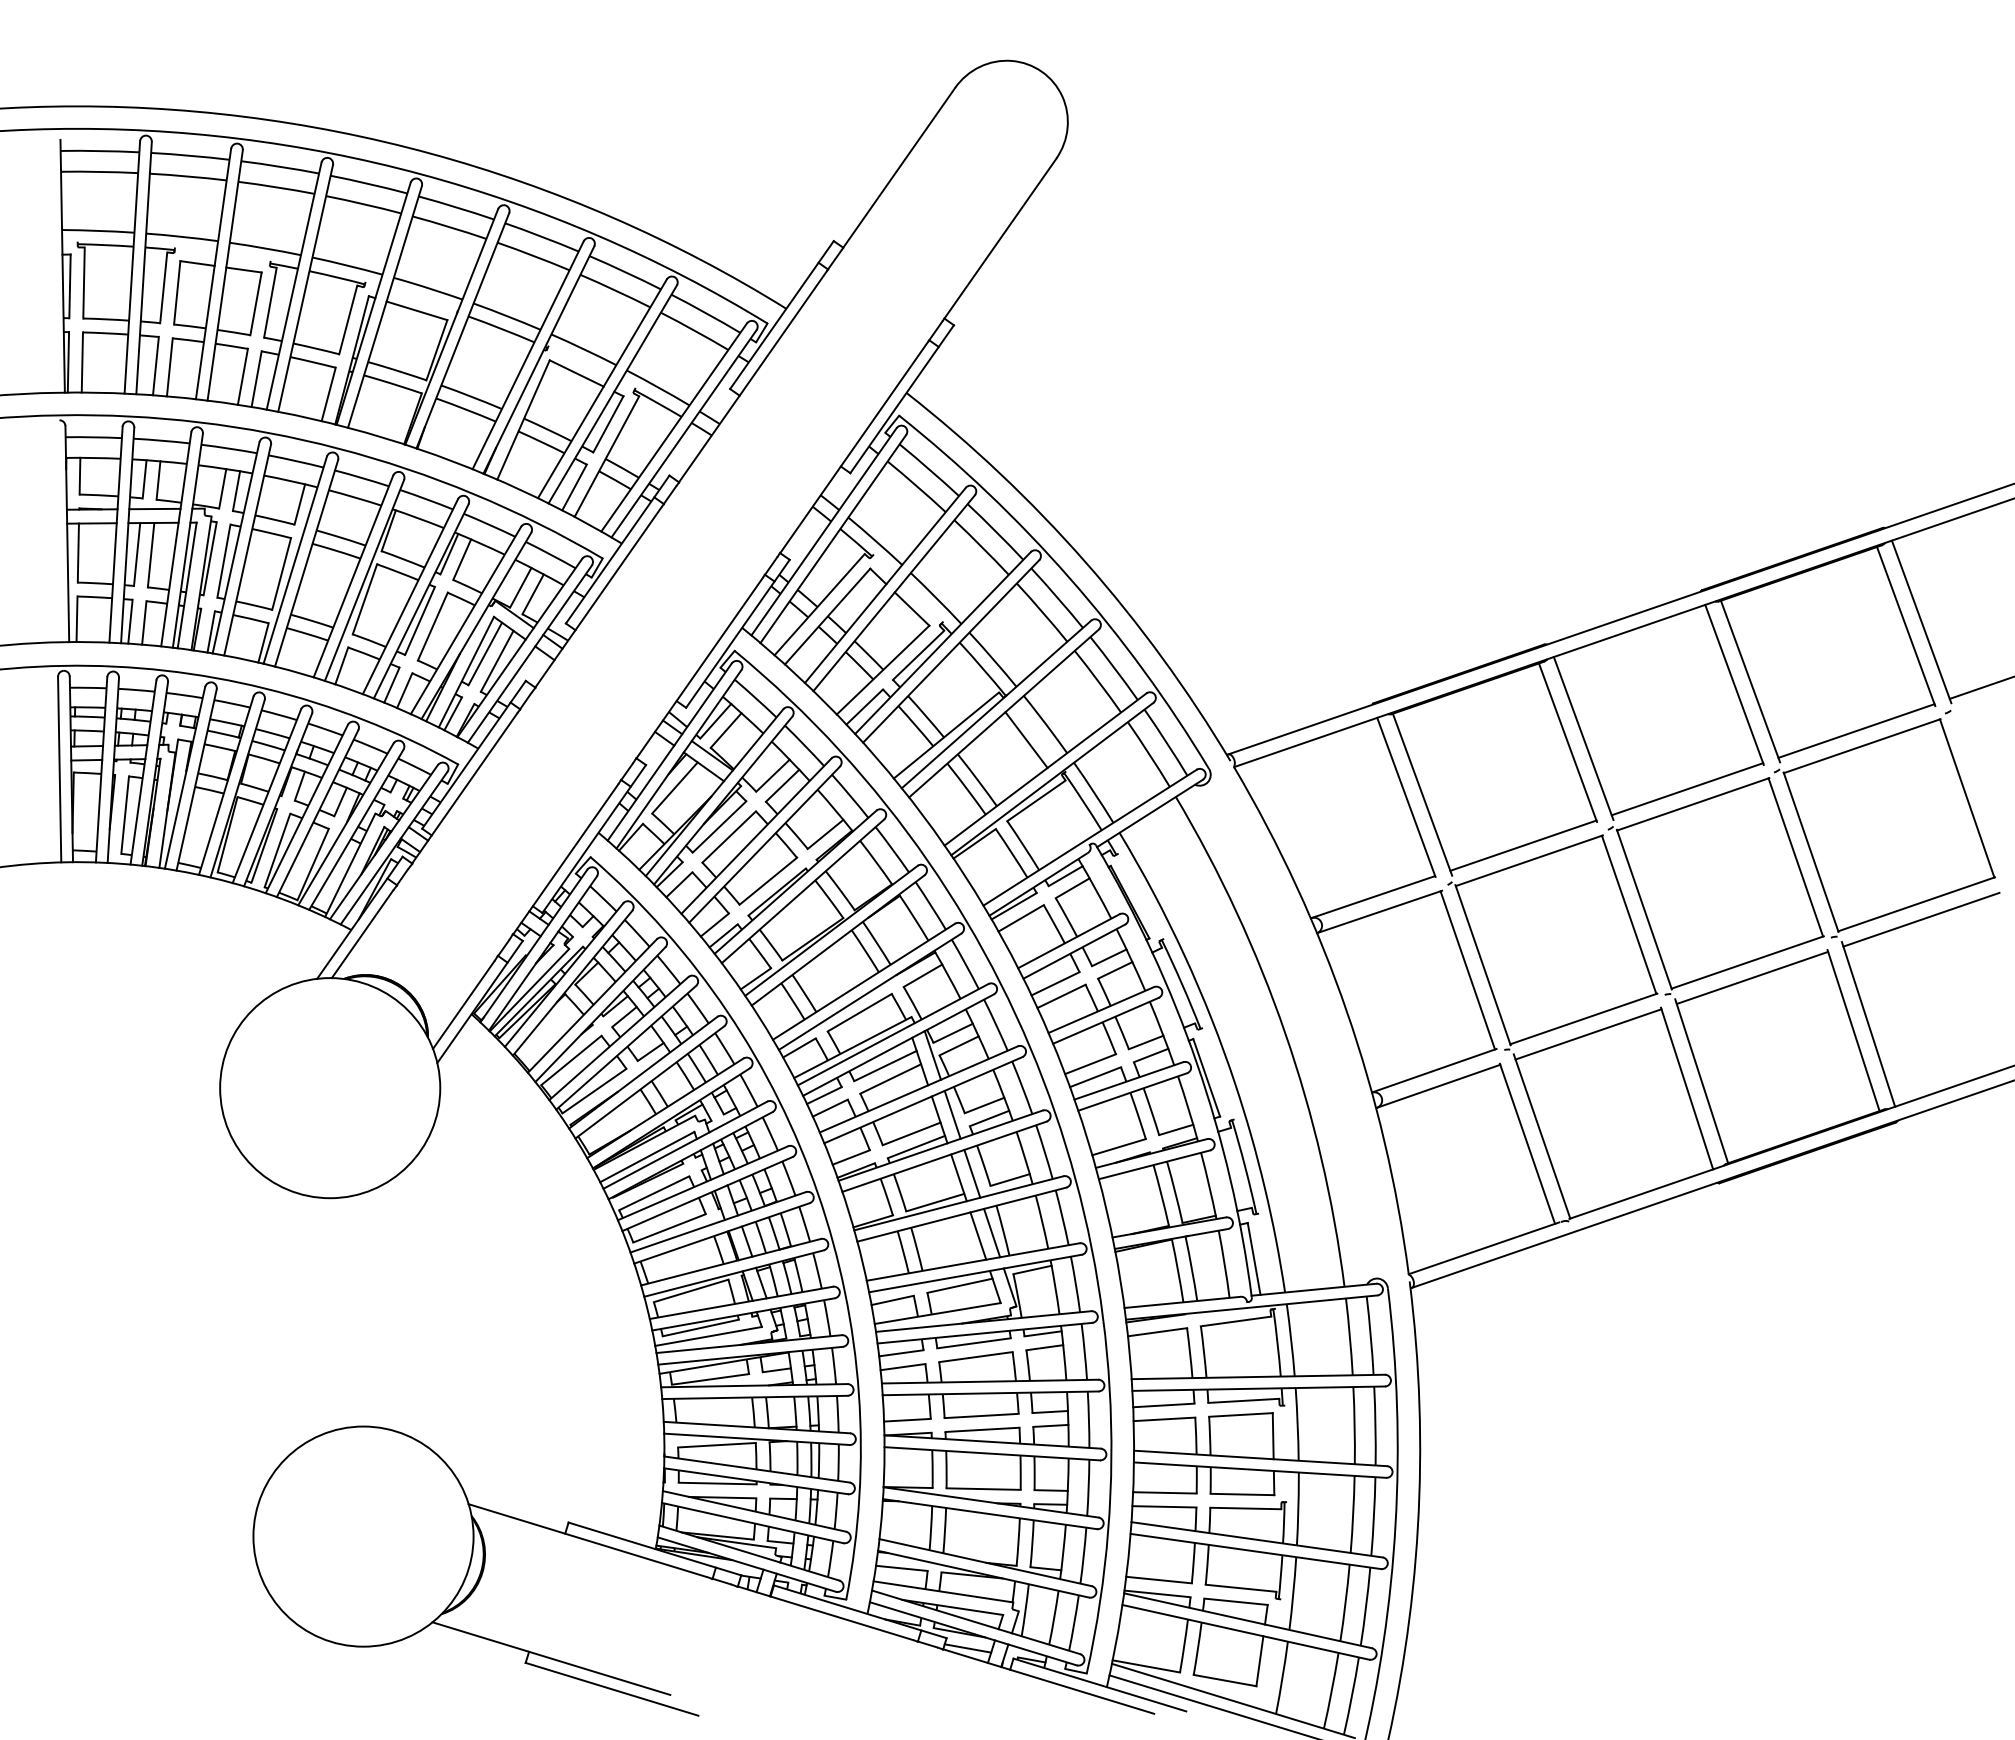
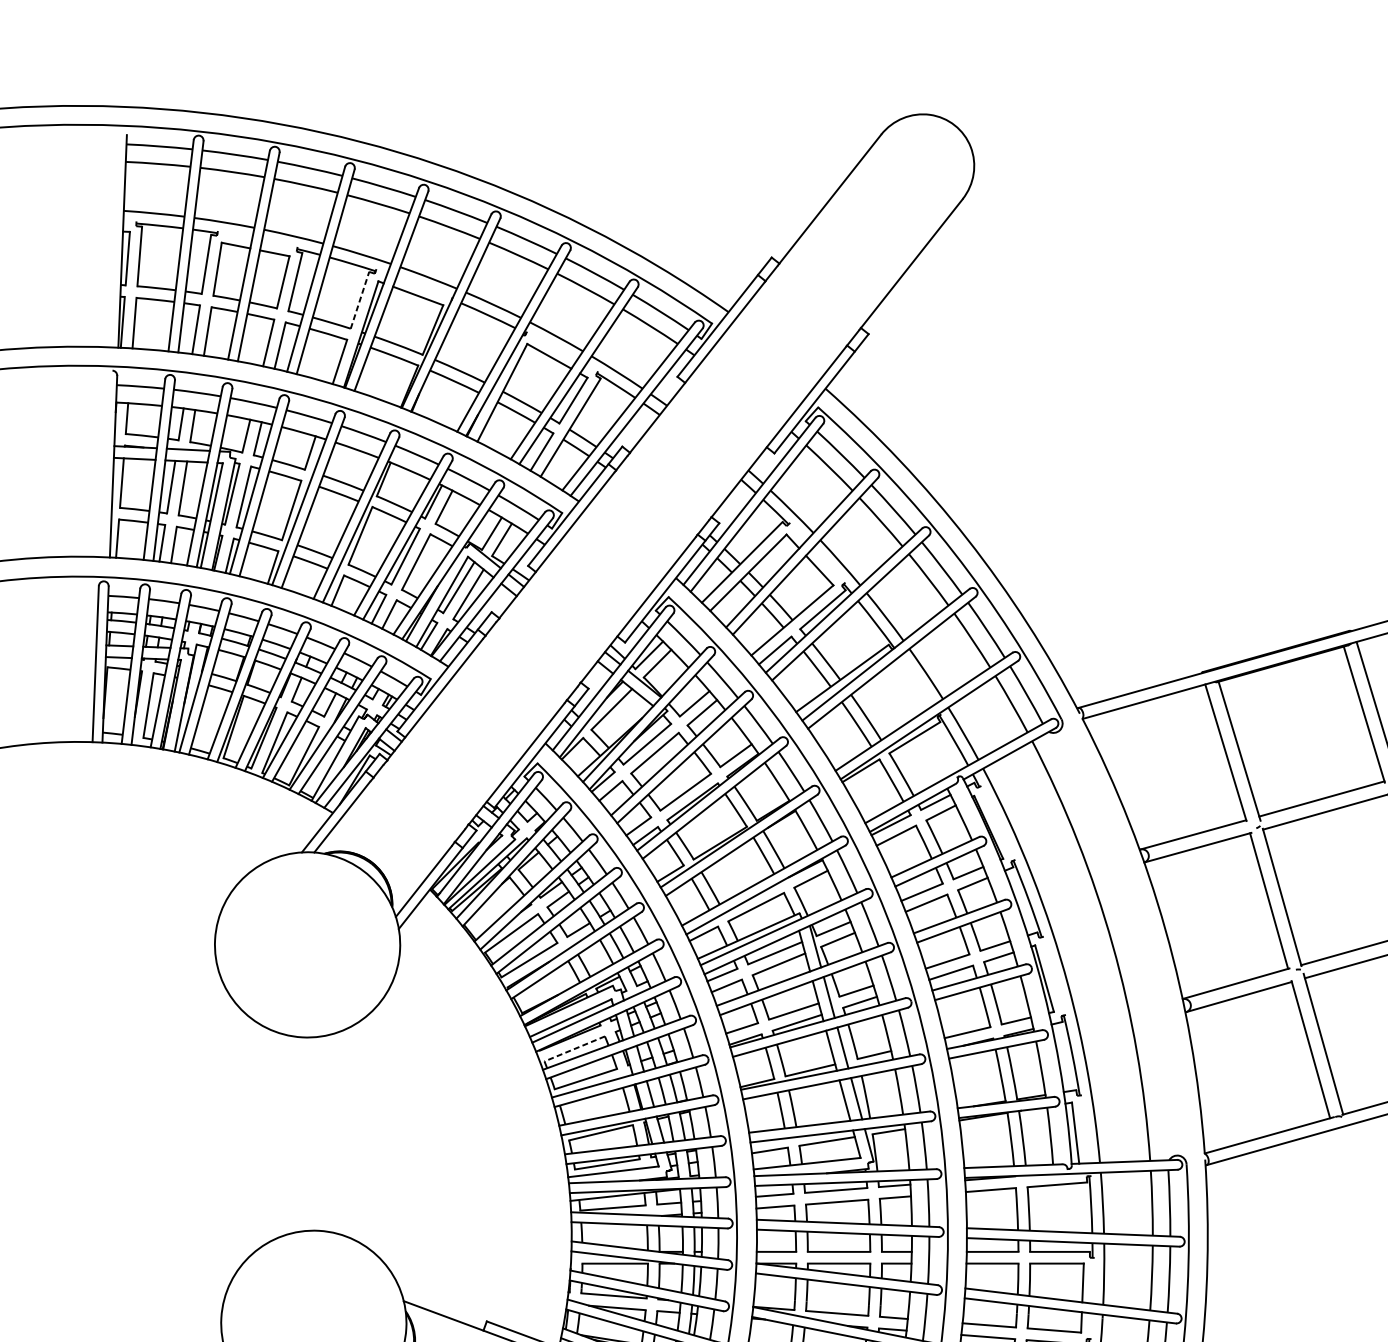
line: (348, 320) -> (360, 300), solid -> dashed
line: (1026, 739) -> (909, 685), removed
line: (654, 1193) -> (574, 1049), solid -> dashed

